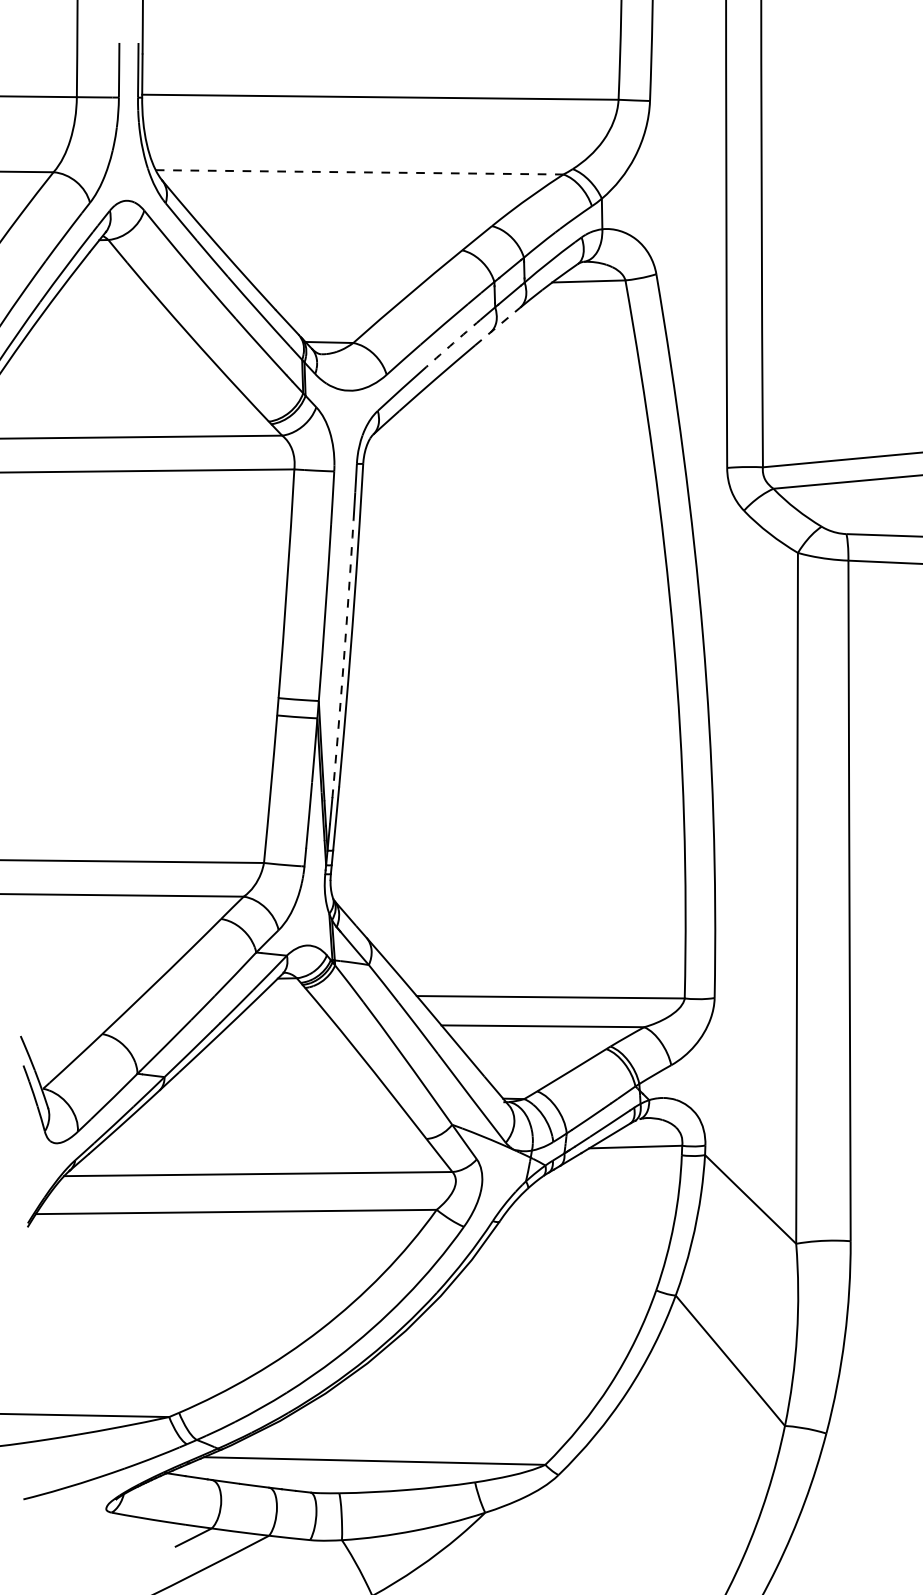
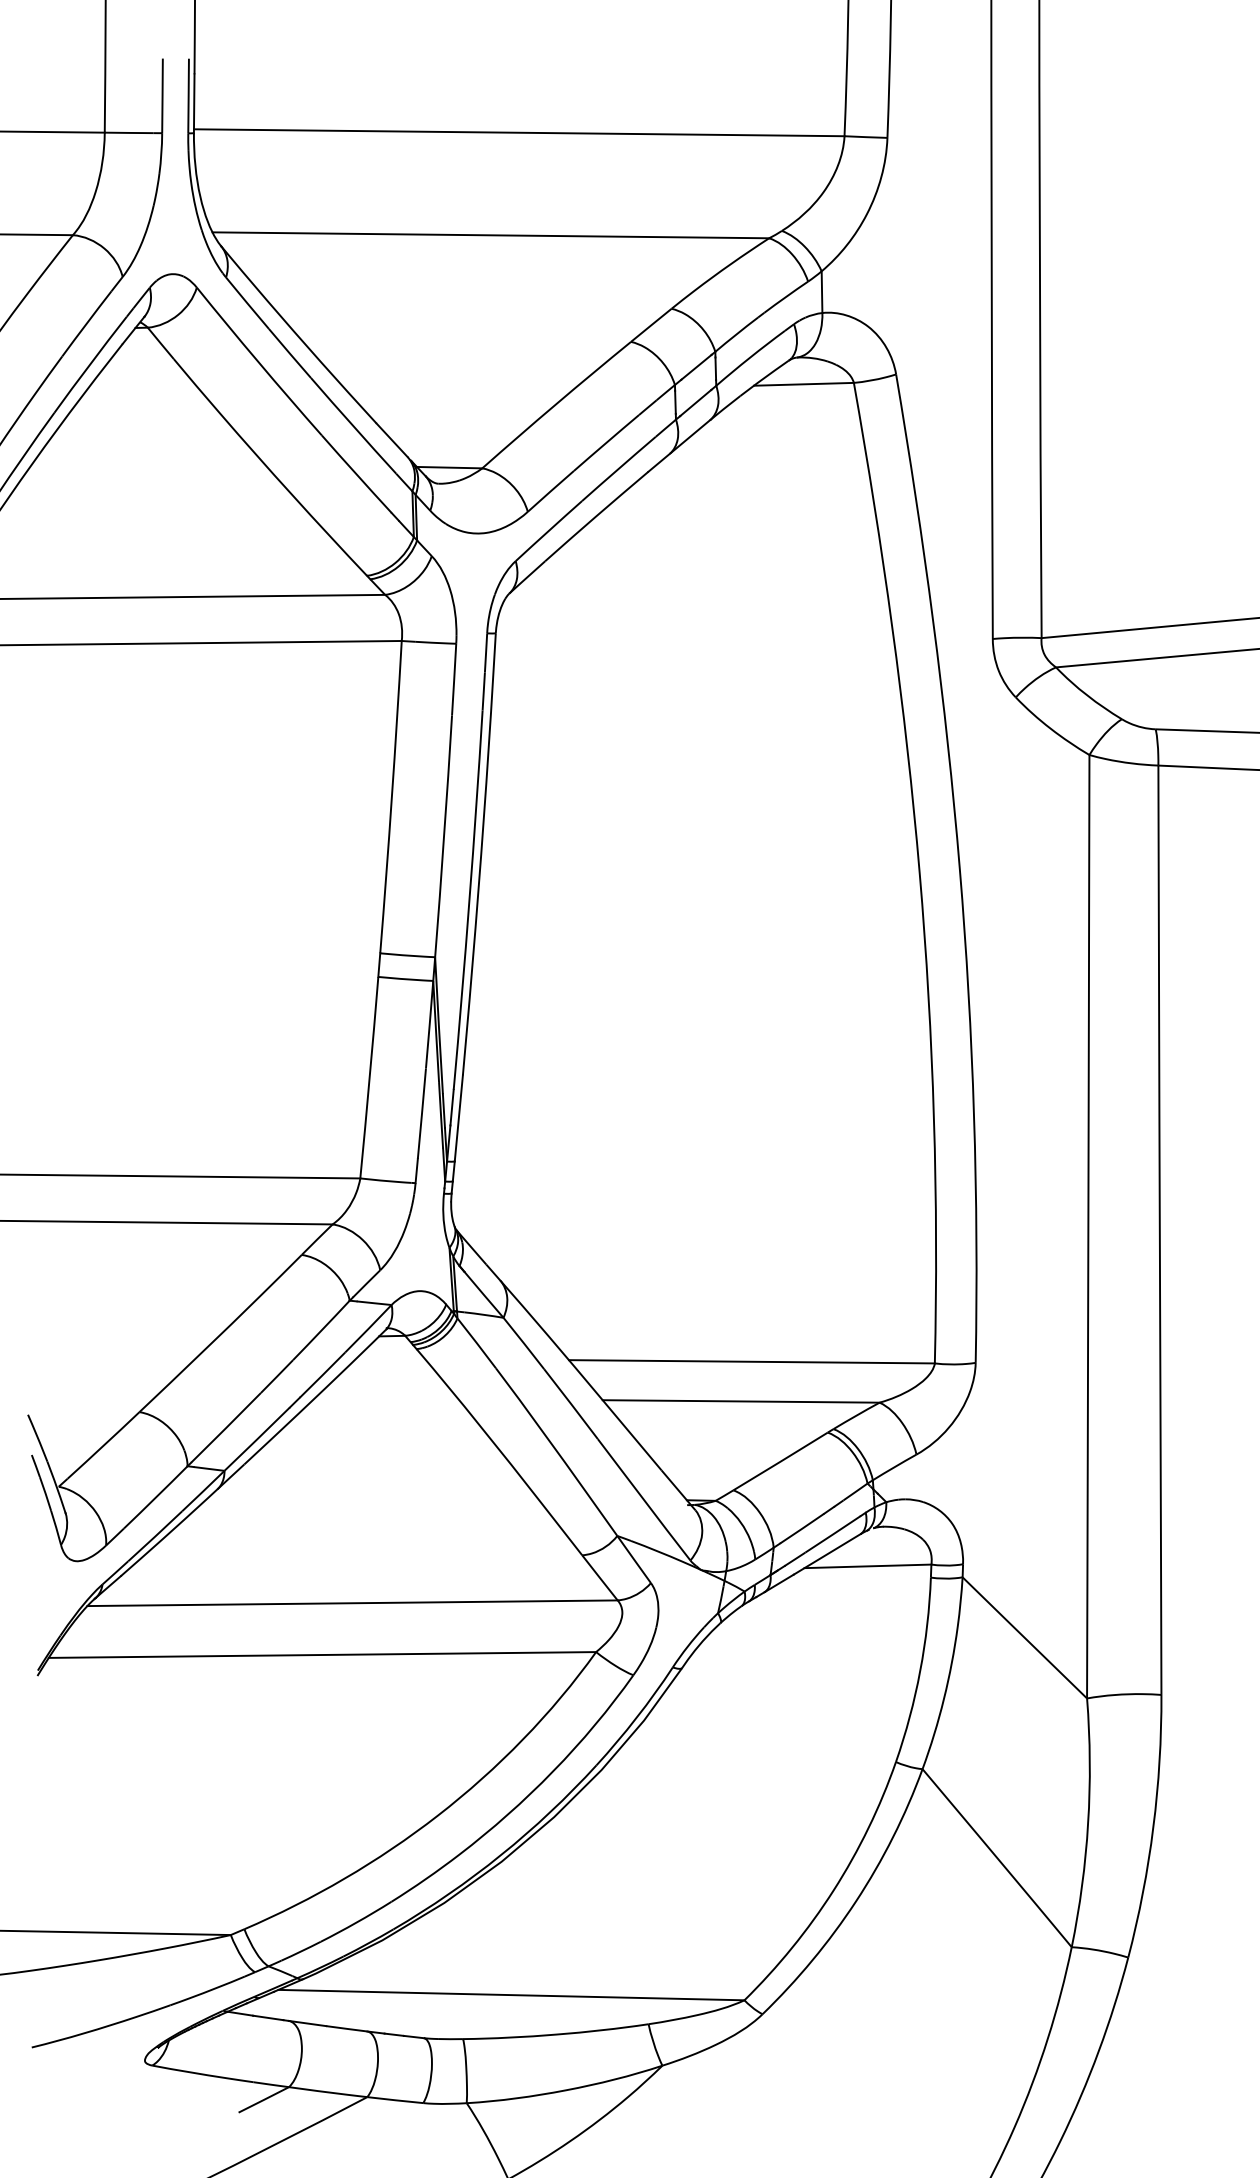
line: (360, 172) -> (491, 235), dashed -> solid
line: (497, 326) -> (679, 445), dashed -> solid
arc: (453, 343) -> (618, 468), dashed -> solid
arc: (343, 659) -> (469, 900), dashed -> solid

